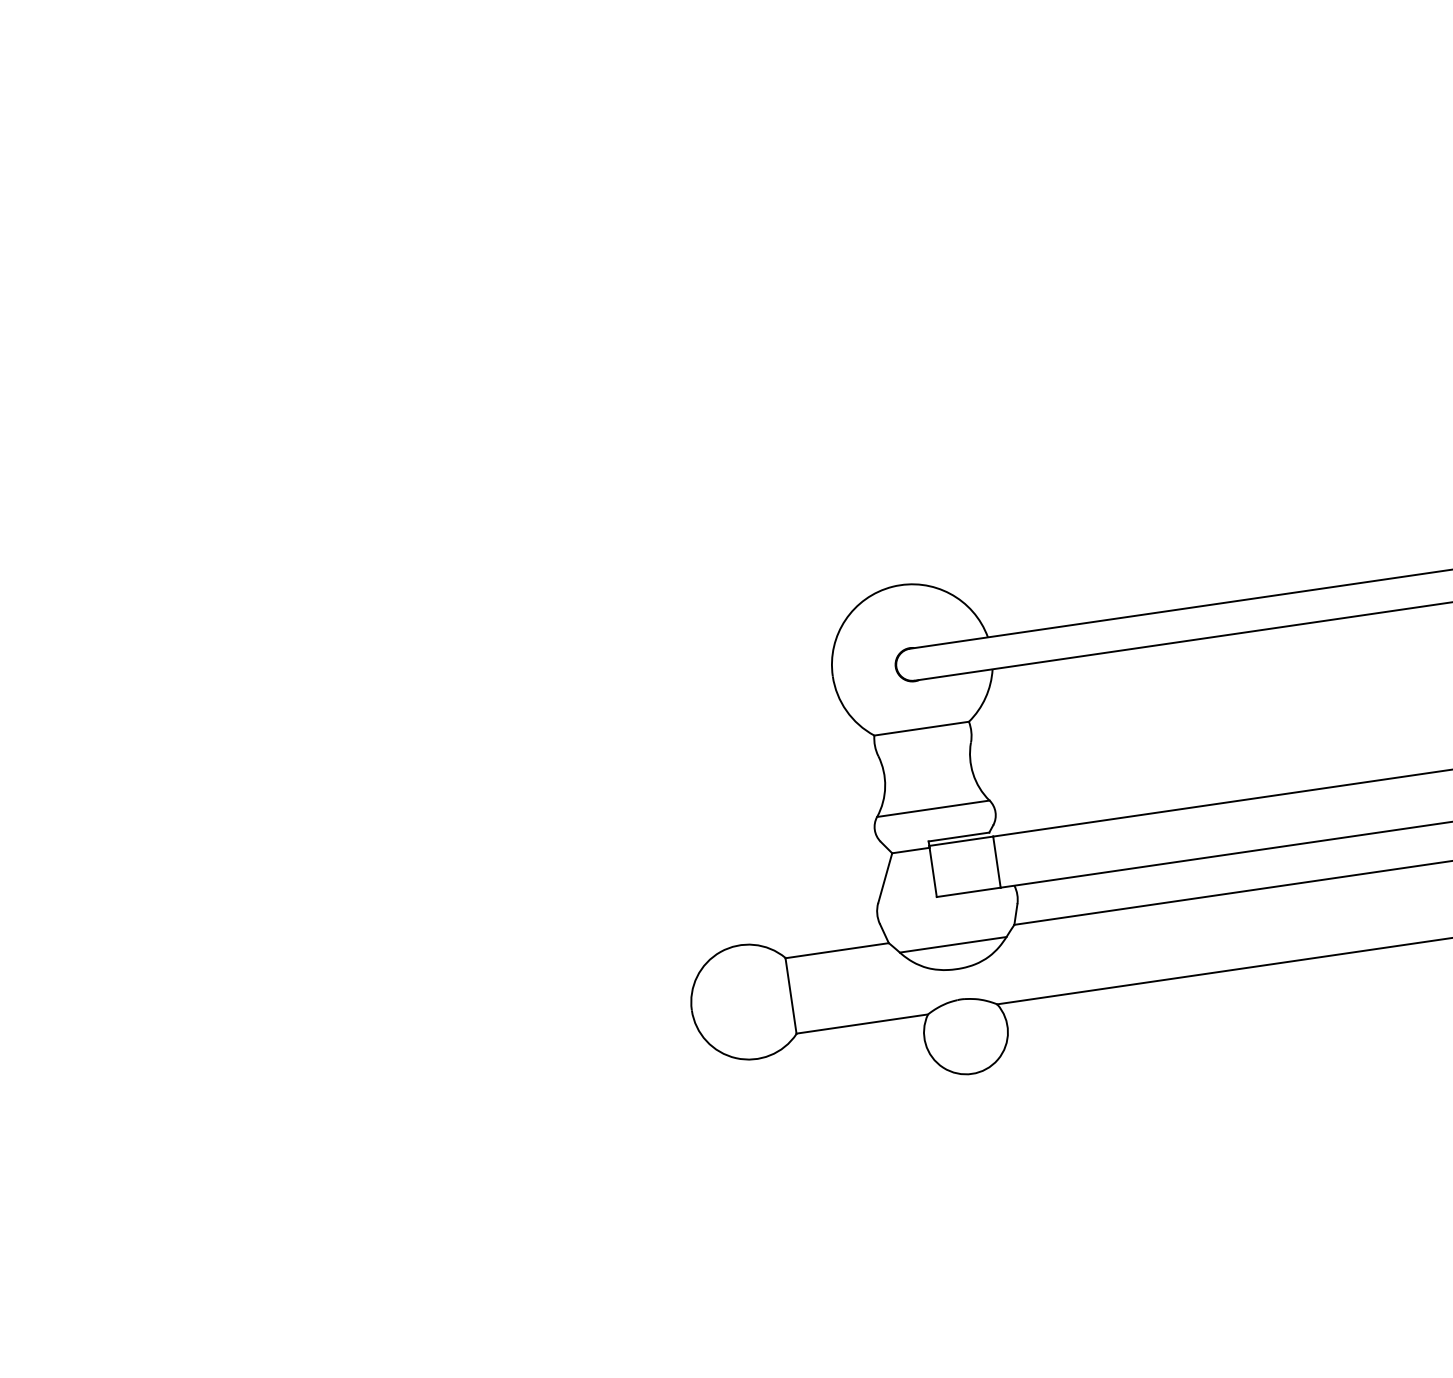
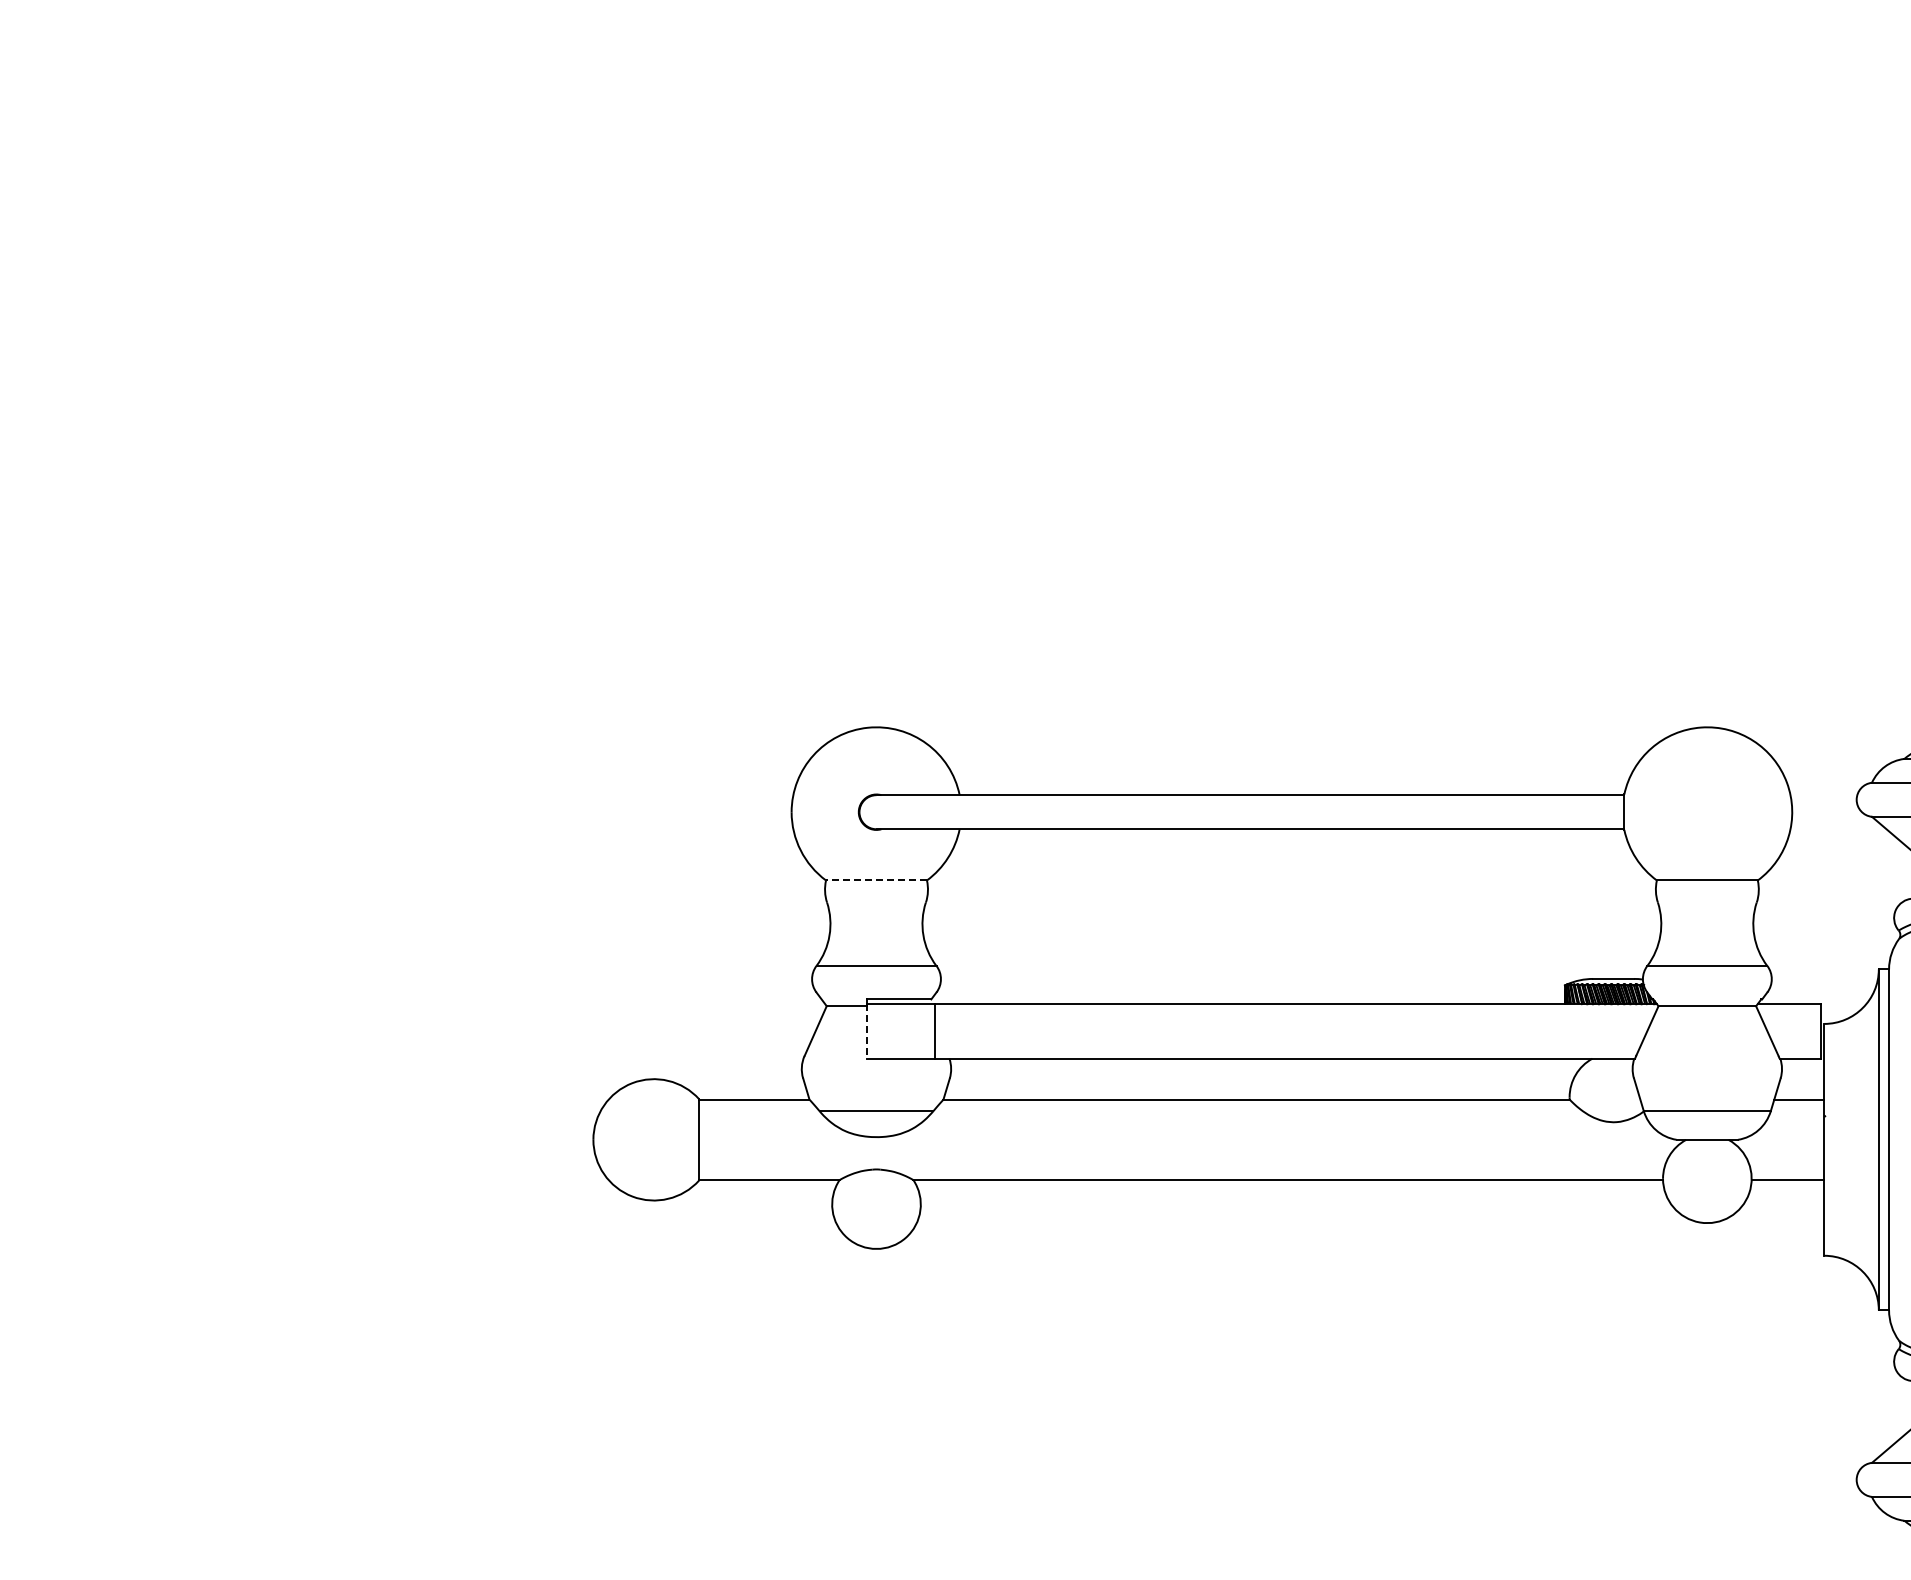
line: (921, 728) -> (876, 880), solid -> dashed
line: (932, 871) -> (866, 1031), solid -> dashed

